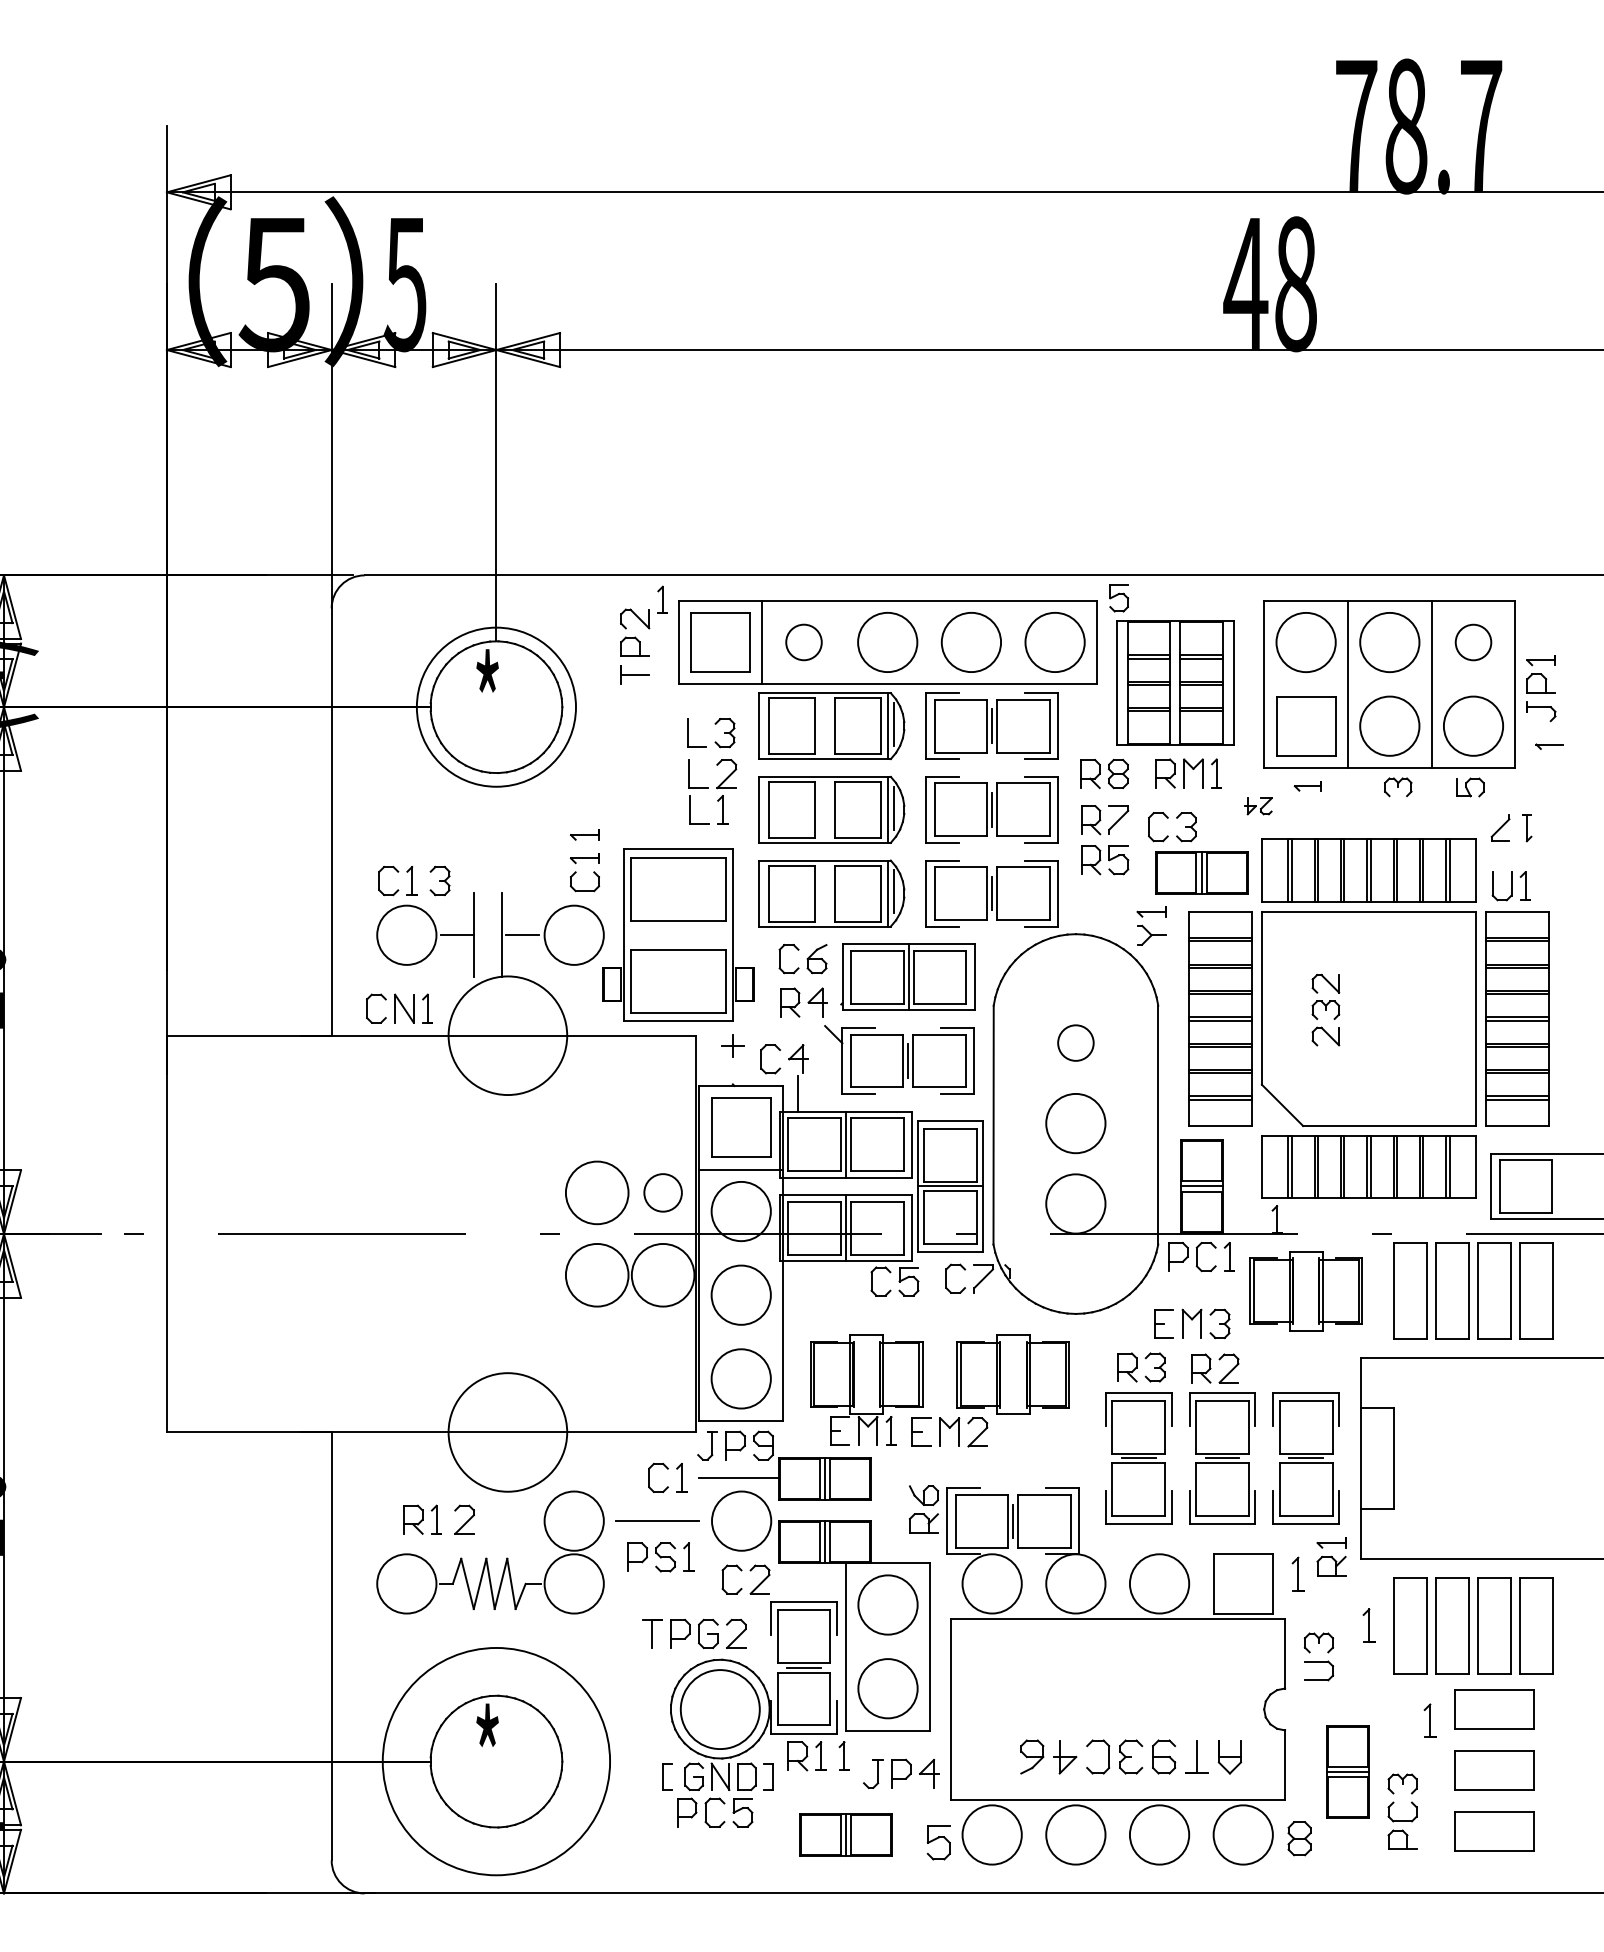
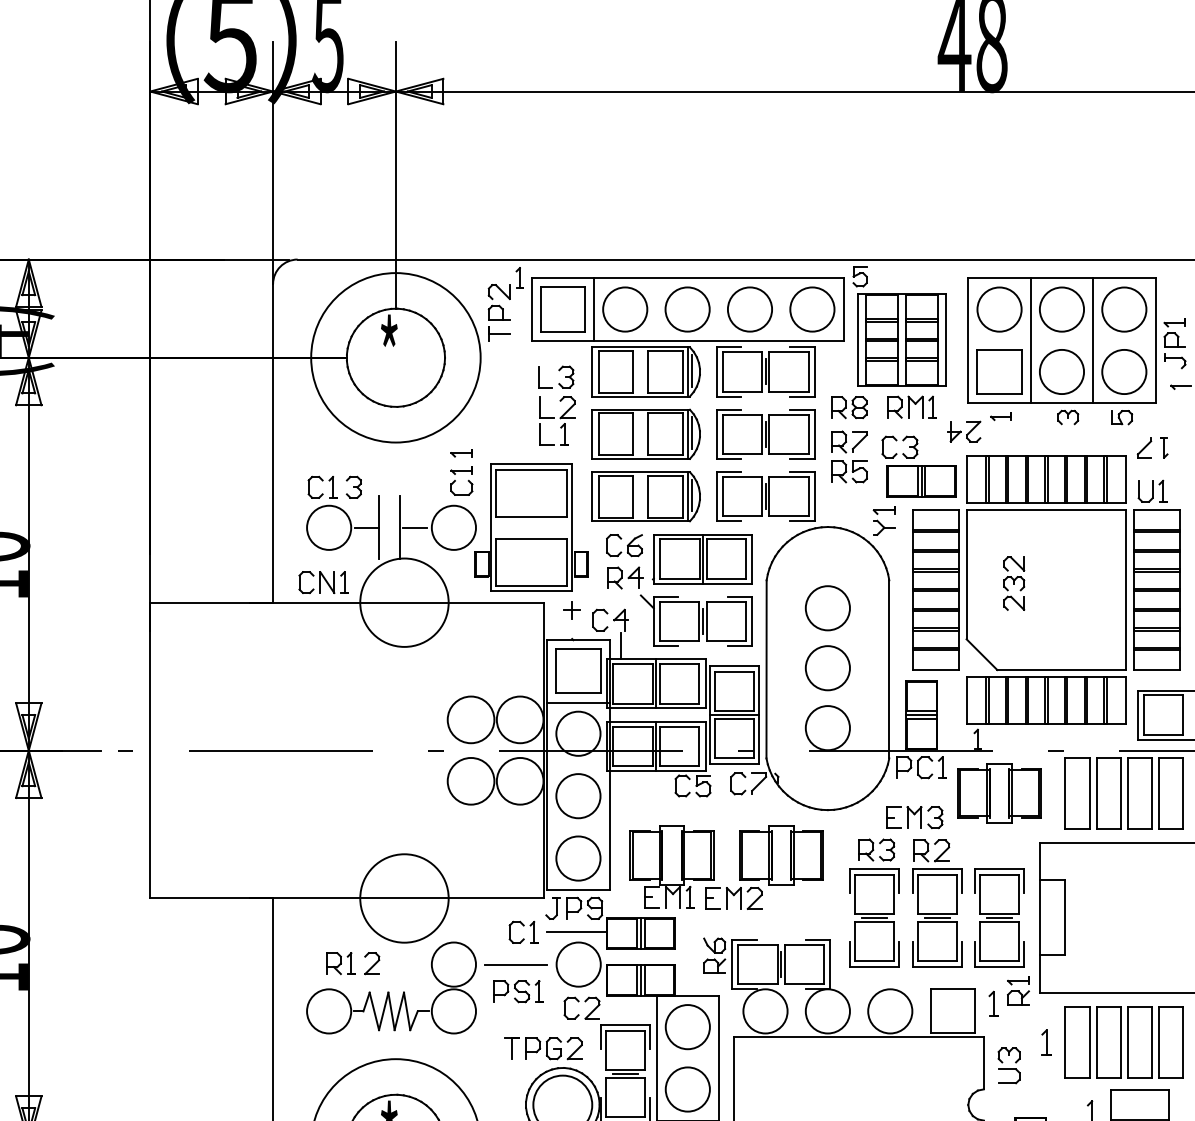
circle: (803, 642) -> (624, 309), size x1.67
circle: (1473, 642) -> (1124, 309), size x1.67
circle: (496, 706) -> (395, 357), size x1.43
part: (1258, 806) -> (964, 431), size x1.67
circle: (1075, 1042) -> (827, 607), size x1.67
circle: (662, 1192) -> (519, 719), size x1.67

